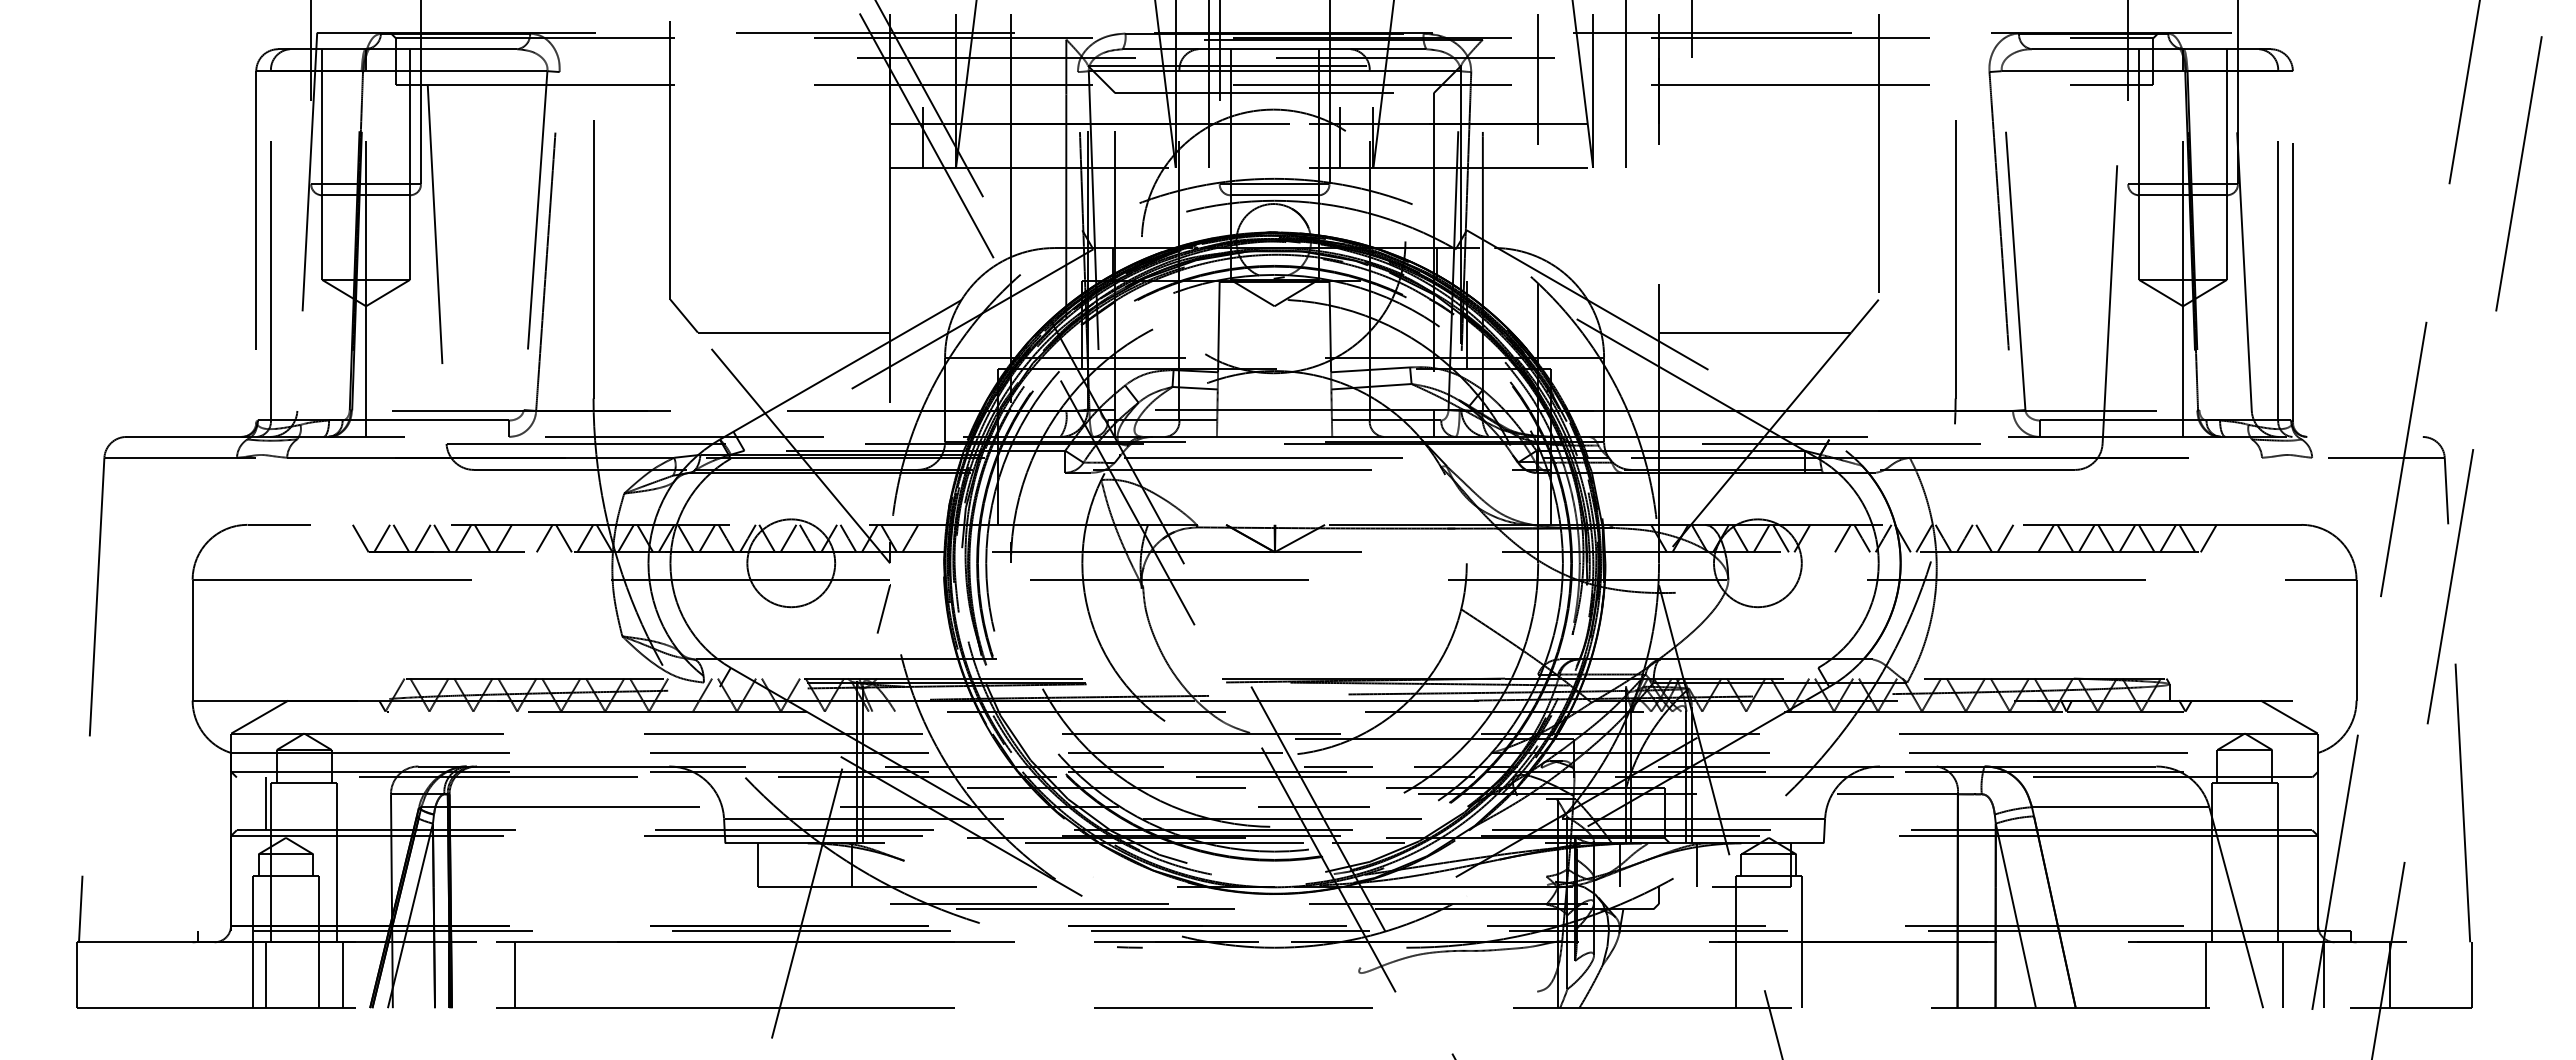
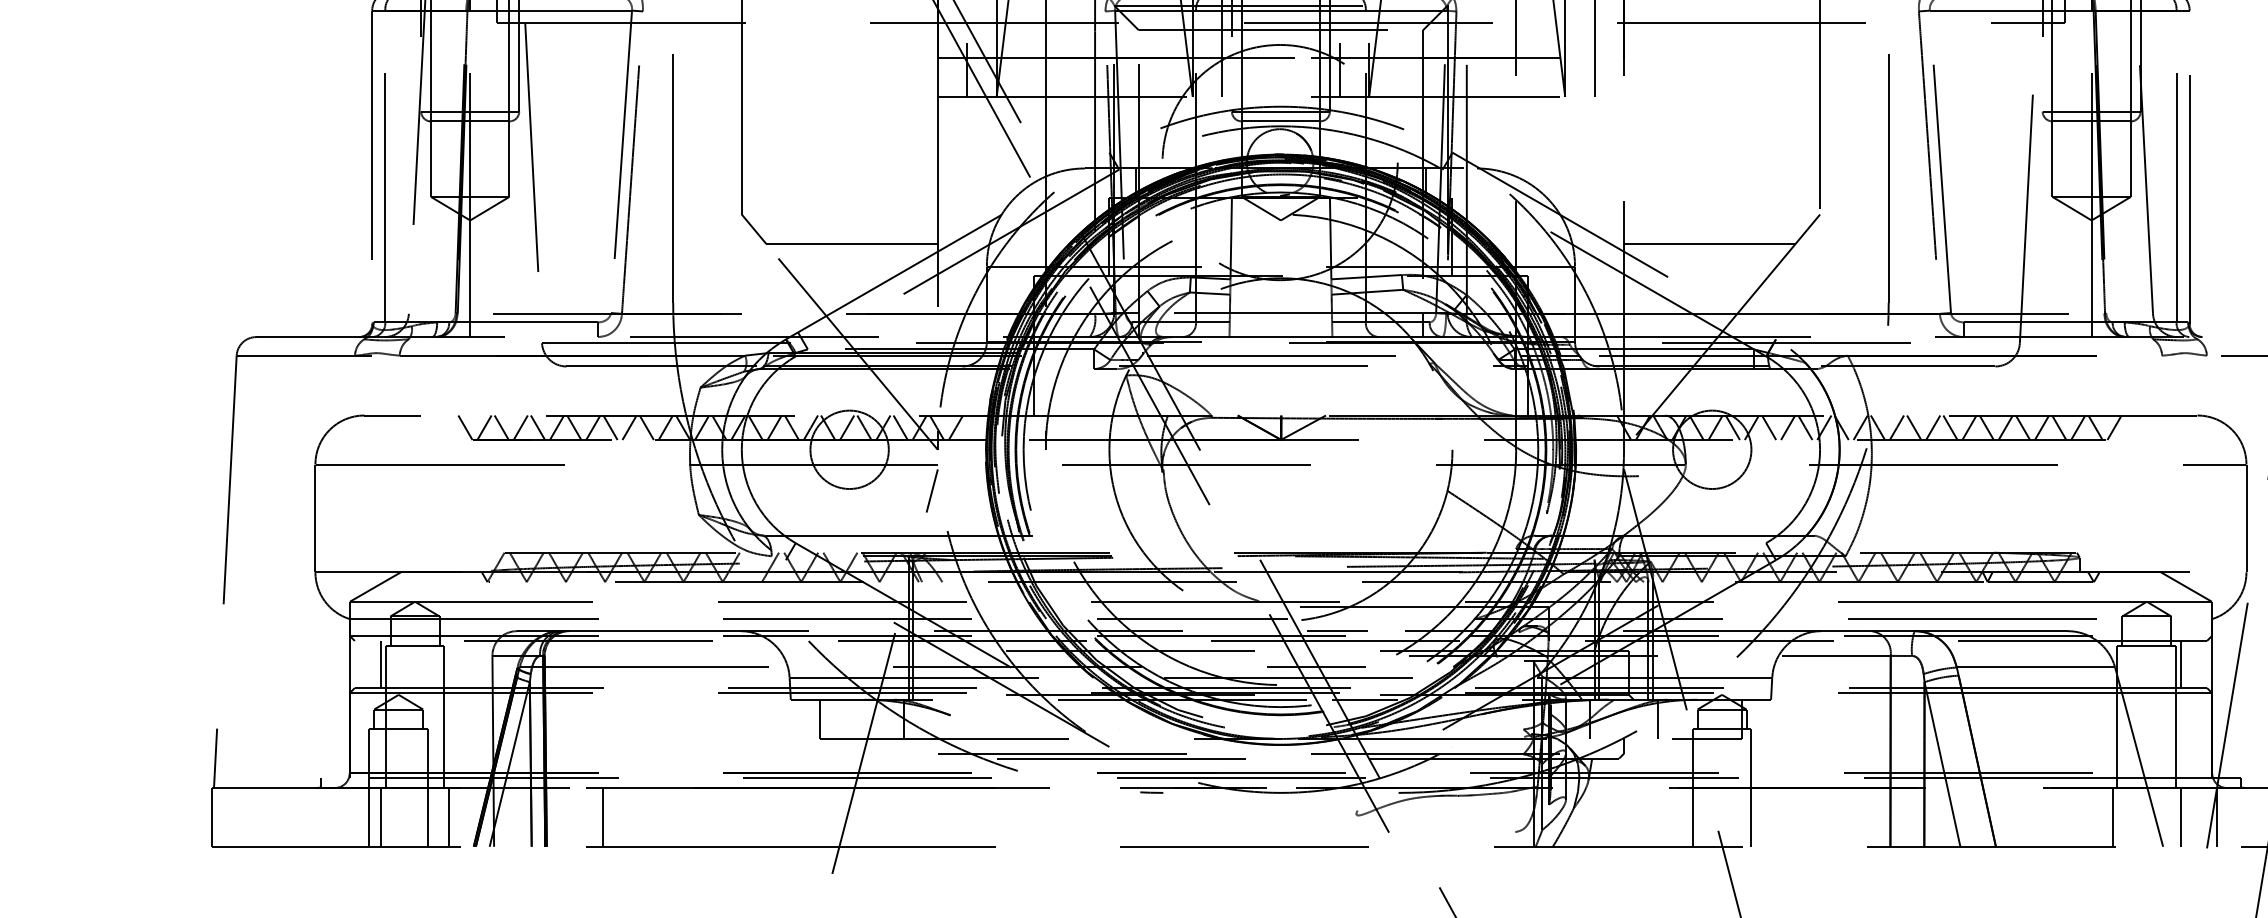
line: (523, 538) -> (610, 427), added
line: (1821, 538) -> (1769, 427), added
line: (2024, 538) -> (1950, 427), added
line: (2282, 803) -> (2180, 664), added

